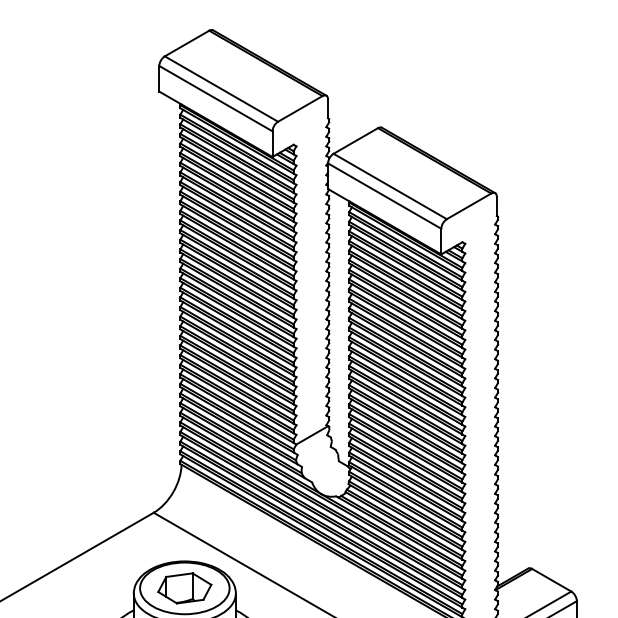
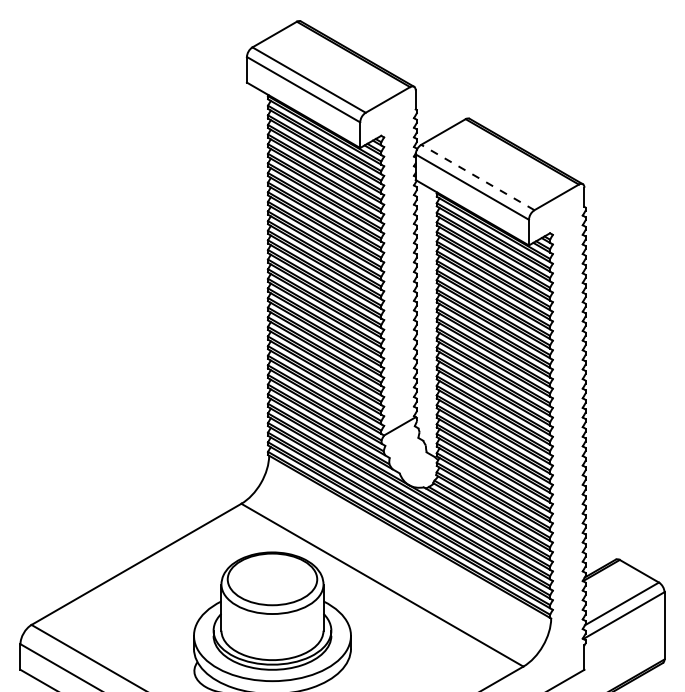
line: (389, 186) -> (477, 177), solid -> dashed
part: (184, 588) -> (272, 579), removed

